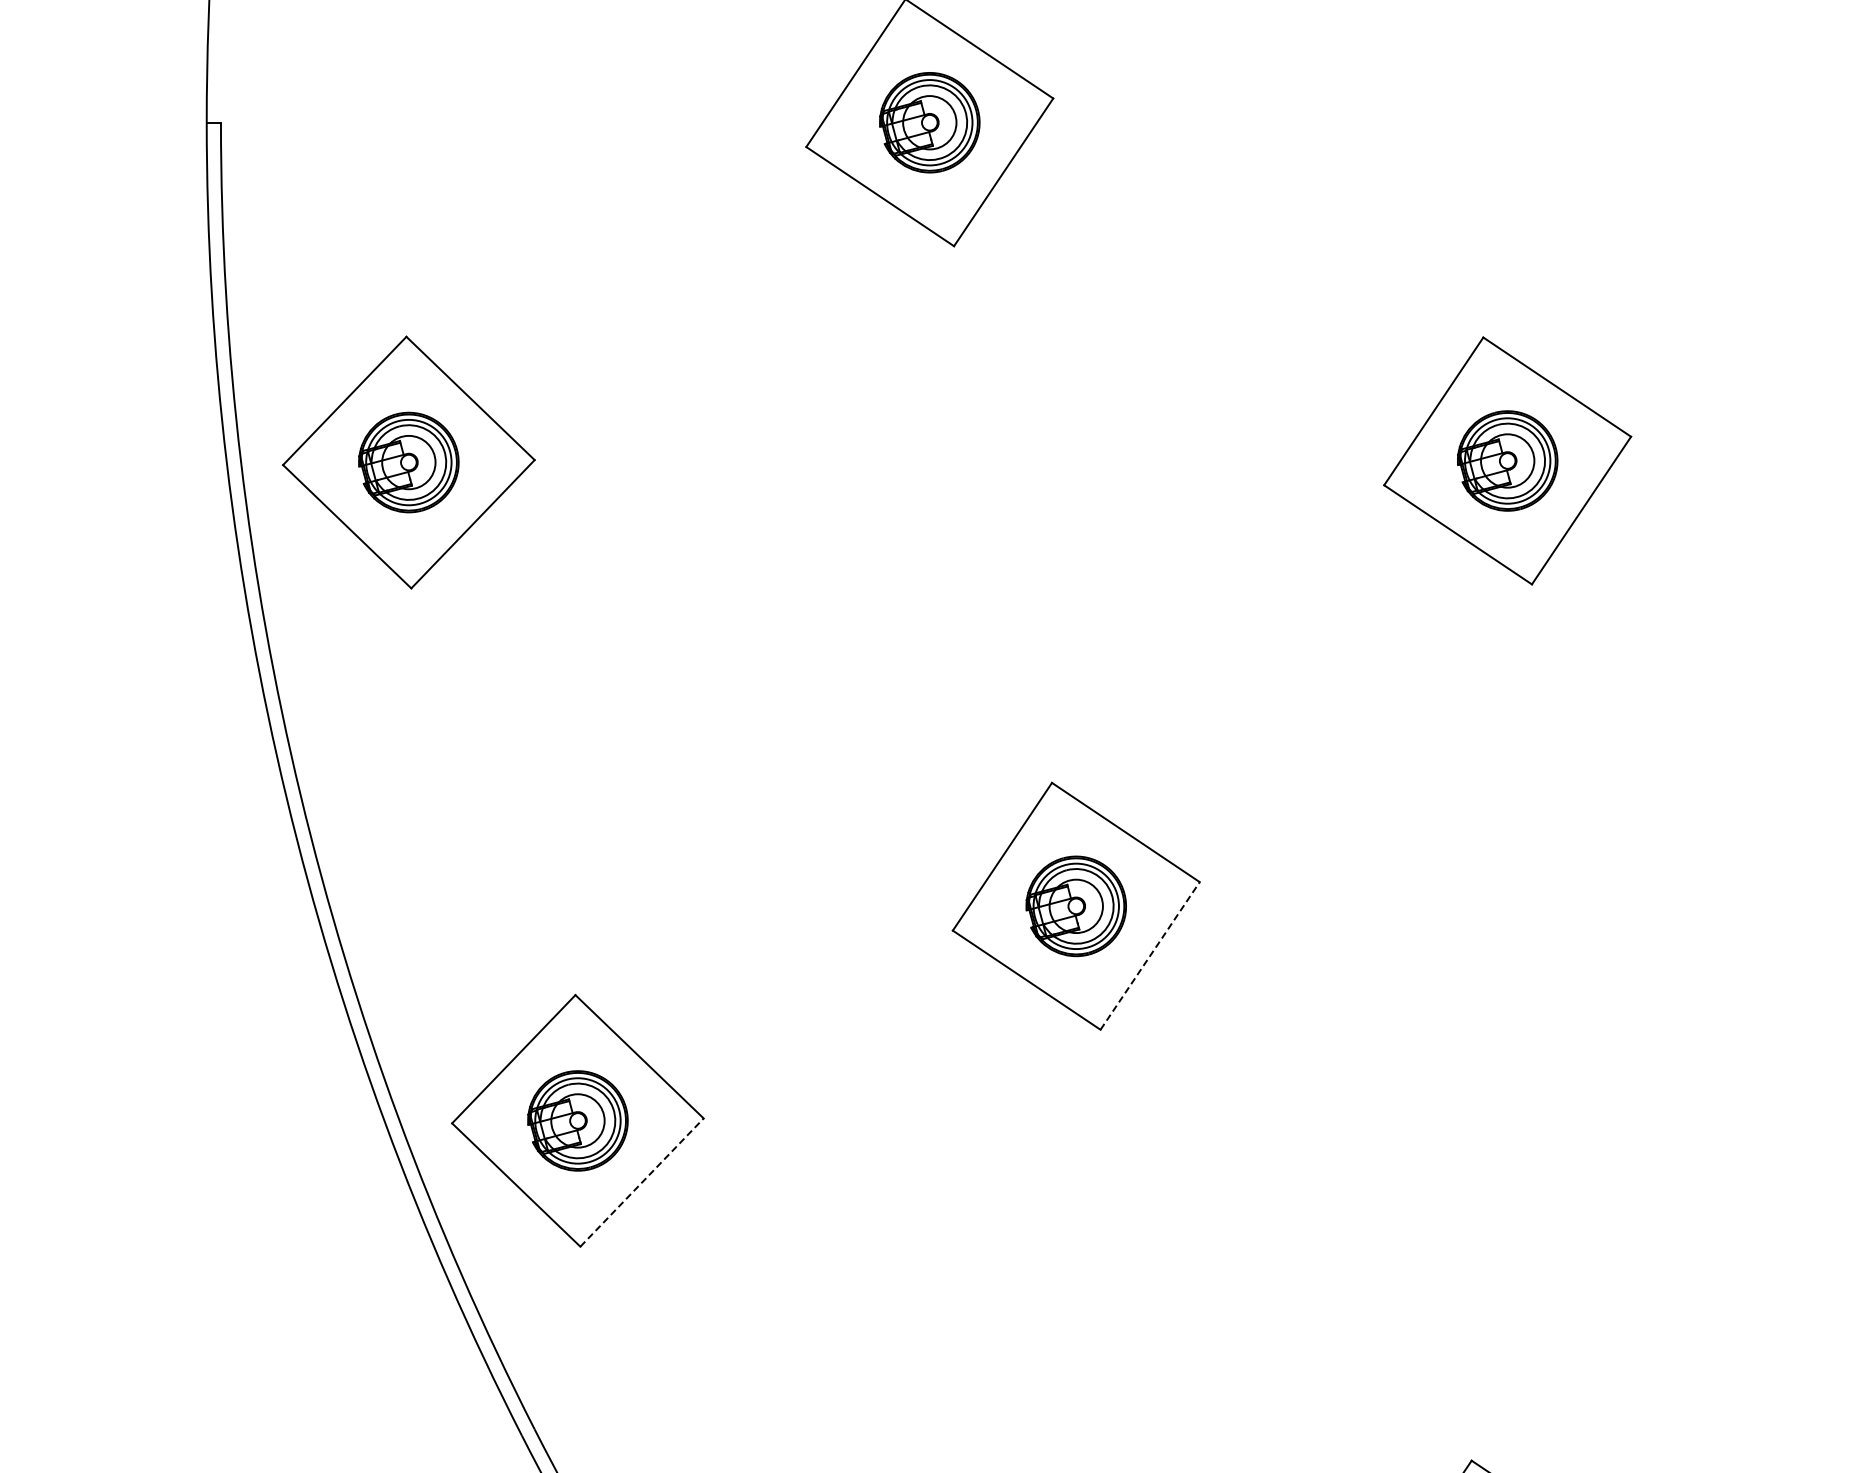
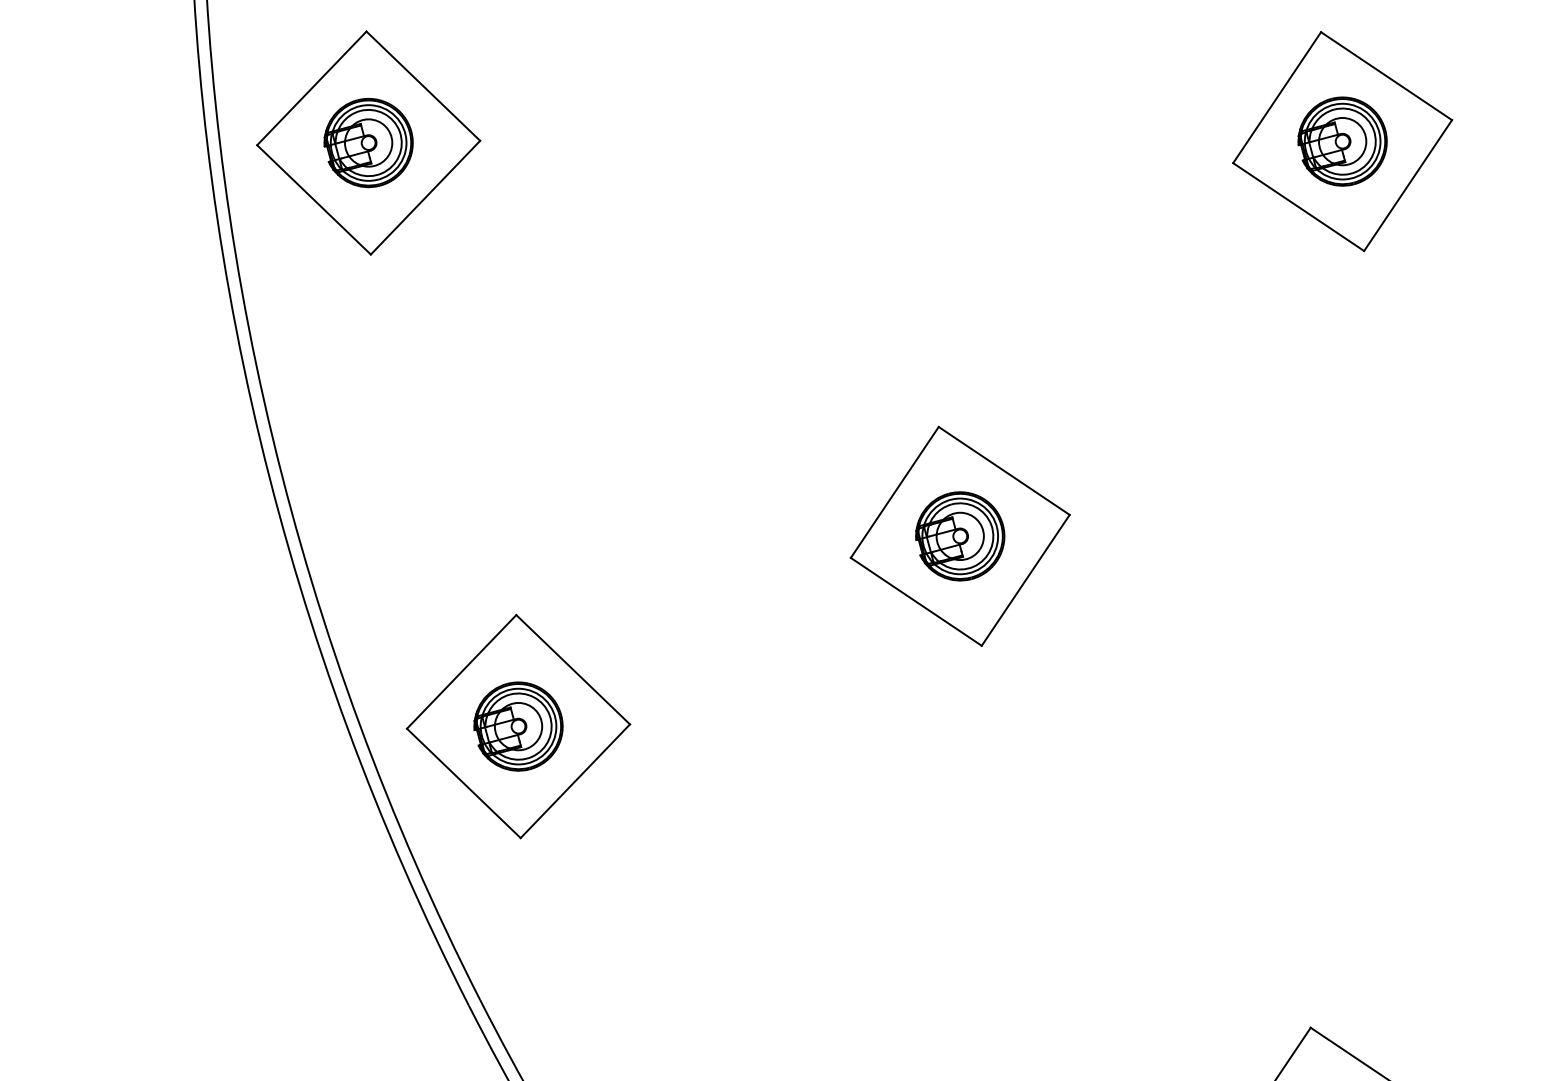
line: (1150, 955) -> (1026, 579), dashed -> solid
line: (642, 1182) -> (575, 781), dashed -> solid

